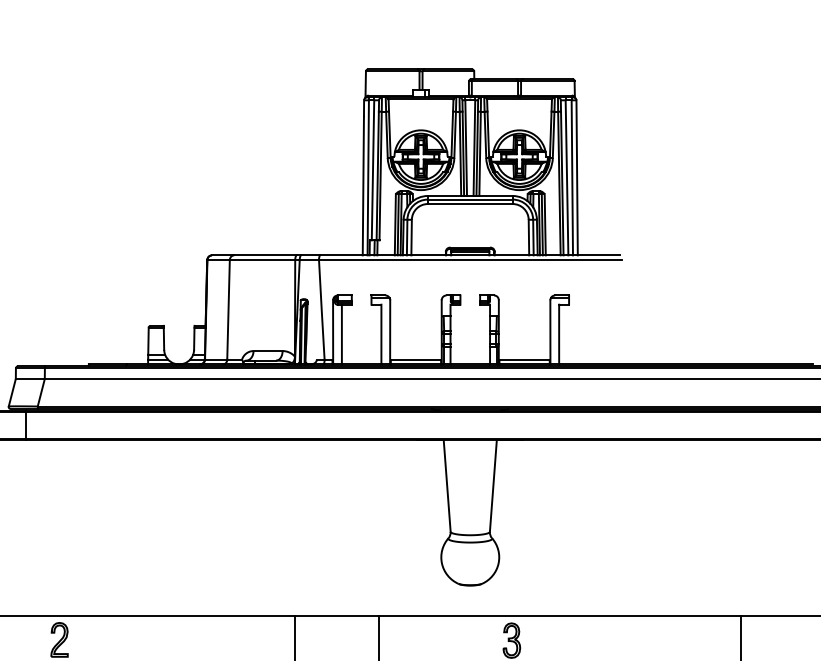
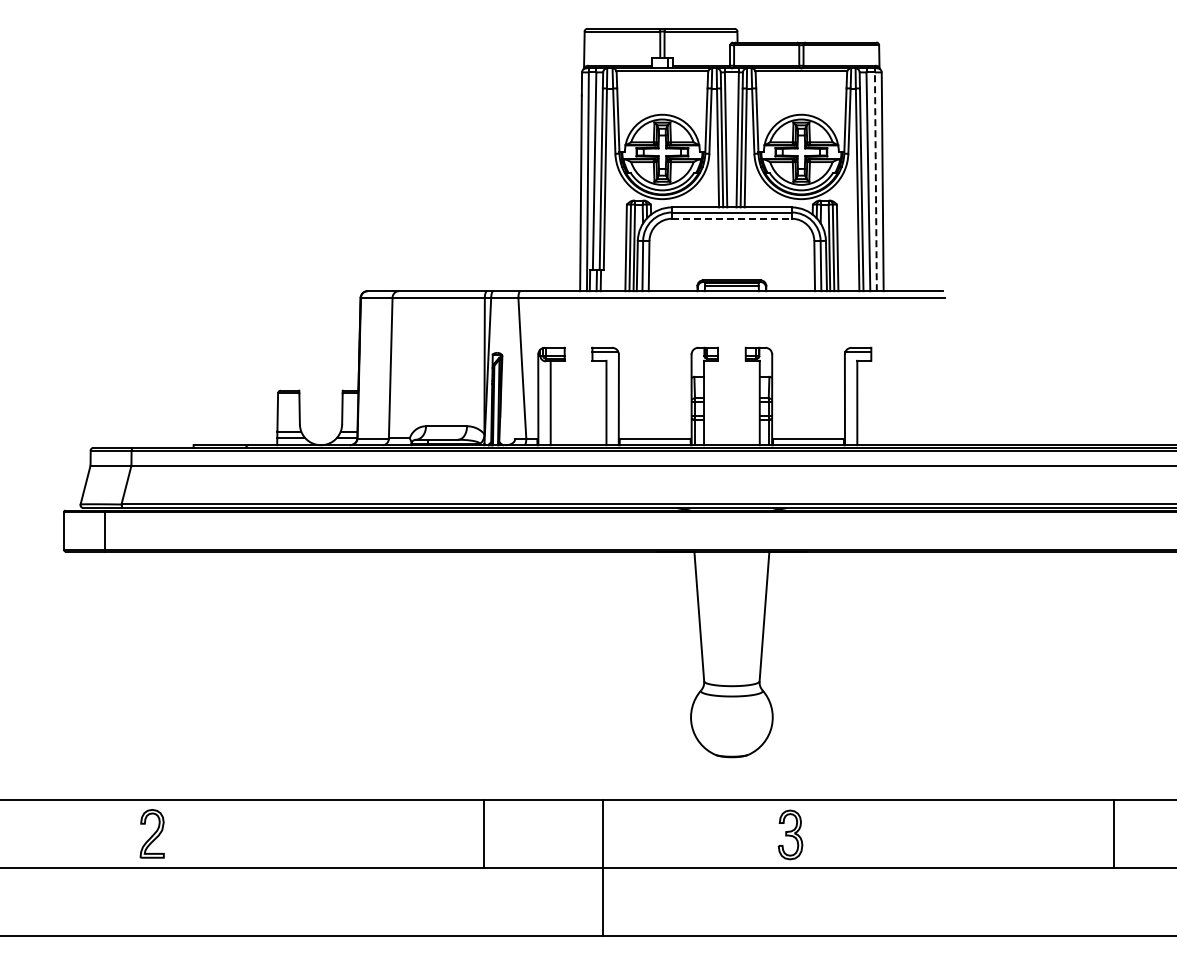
line: (572, 177) -> (875, 181), solid -> dashed
line: (470, 203) -> (731, 218), solid -> dashed

